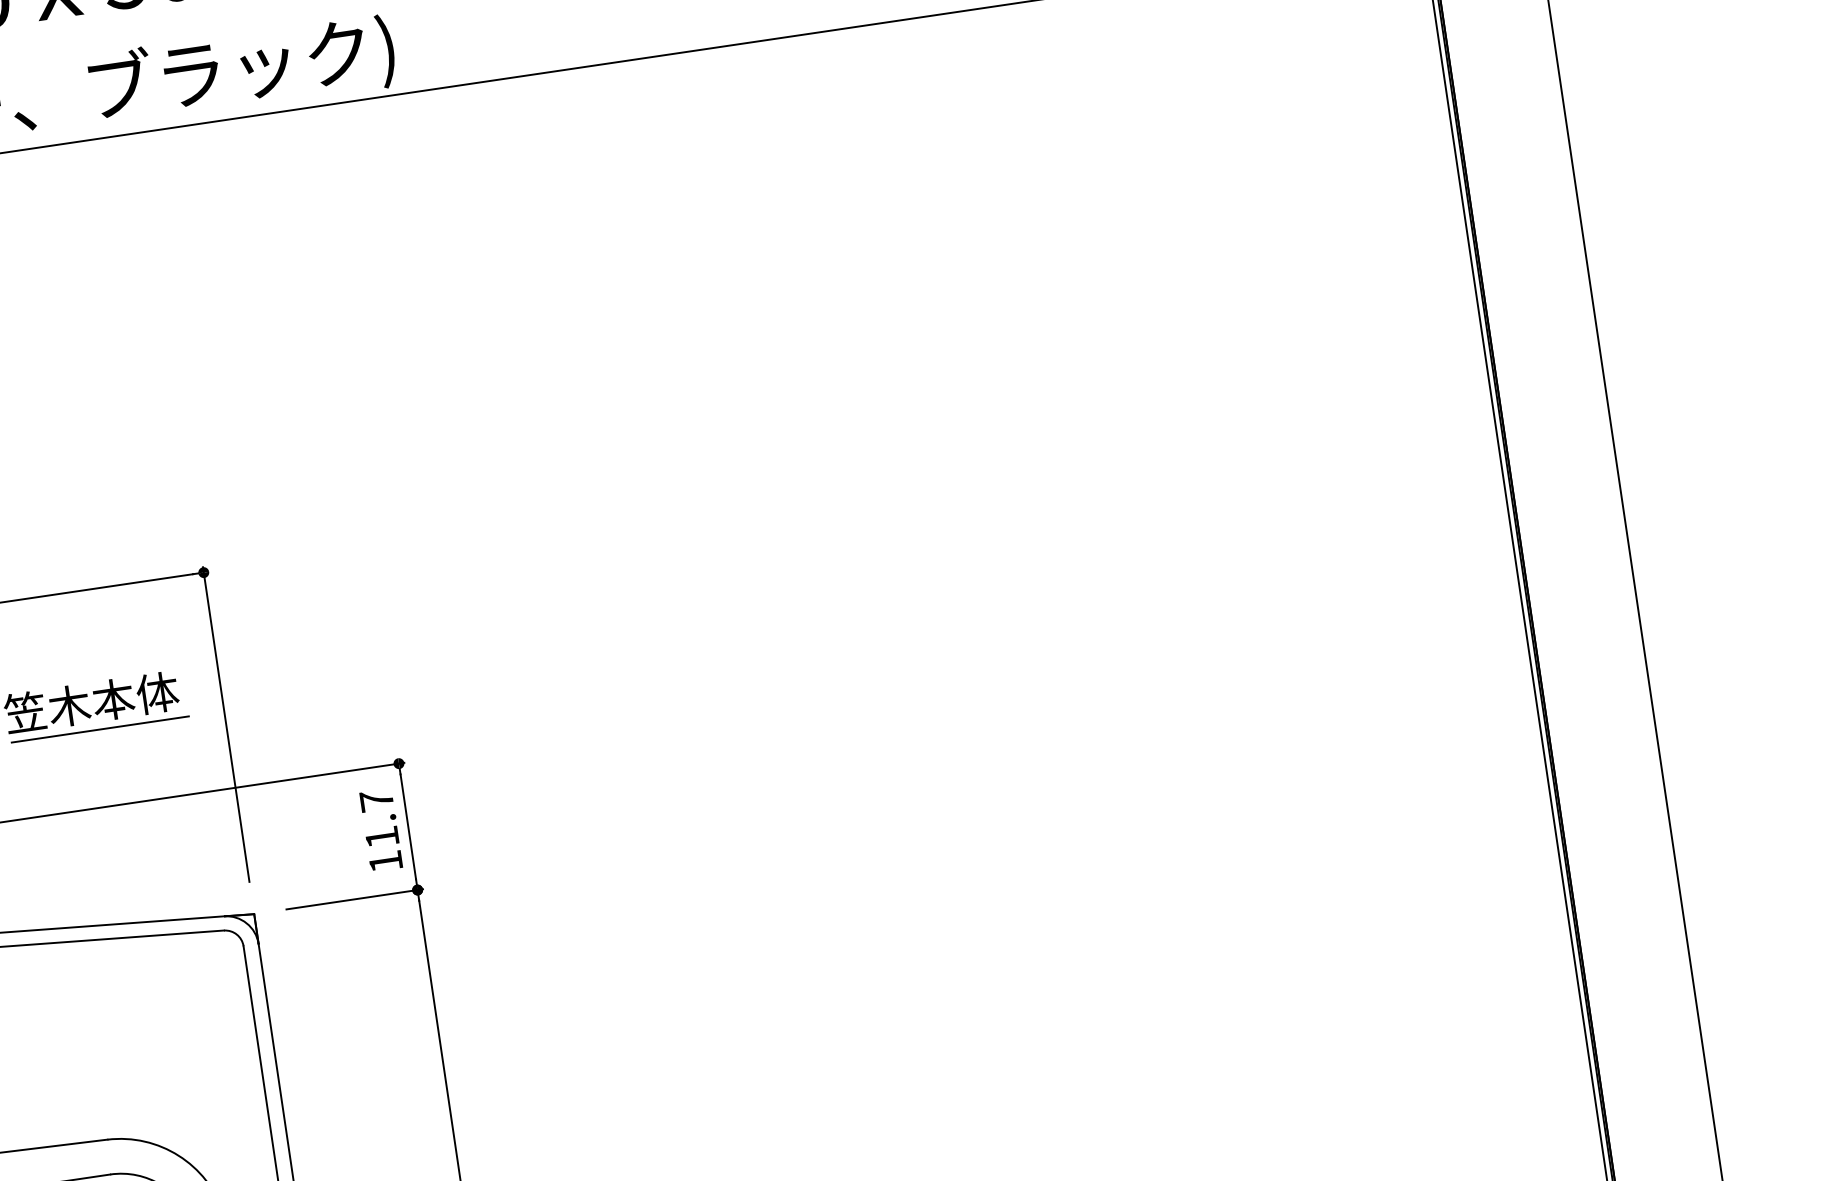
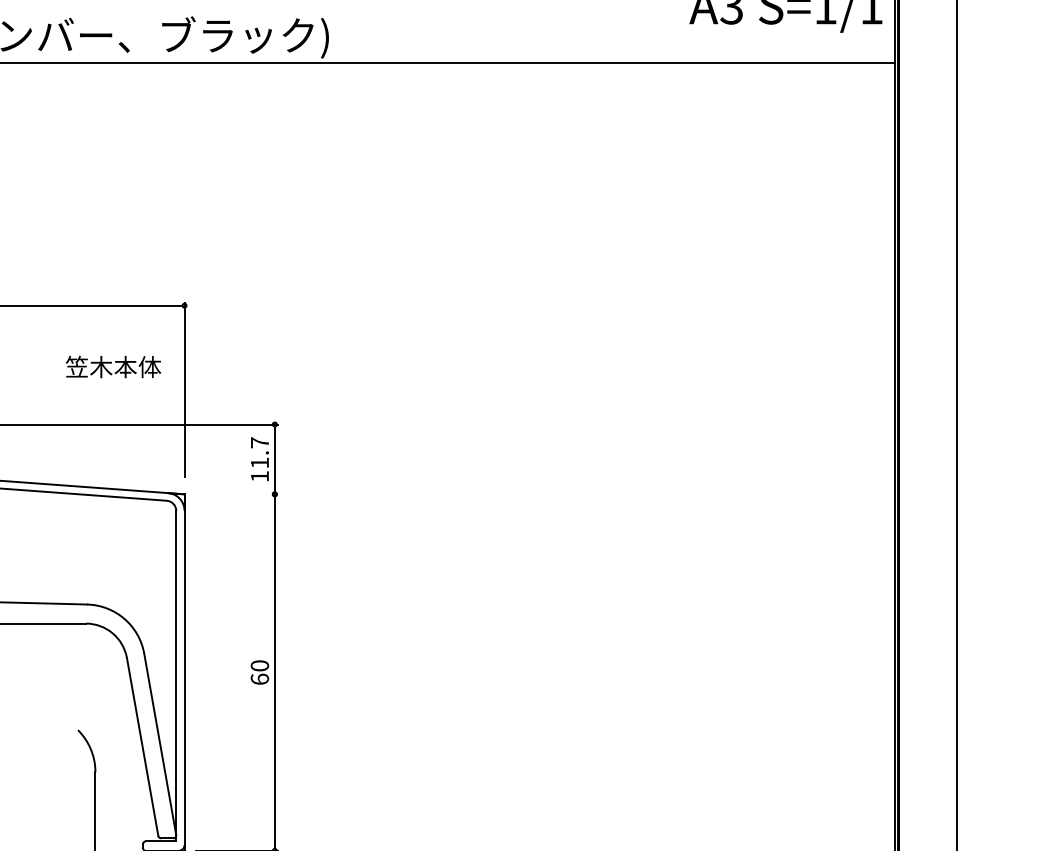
line: (101, 729) -> (116, 382), removed
line: (353, 899) -> (239, 494), removed

